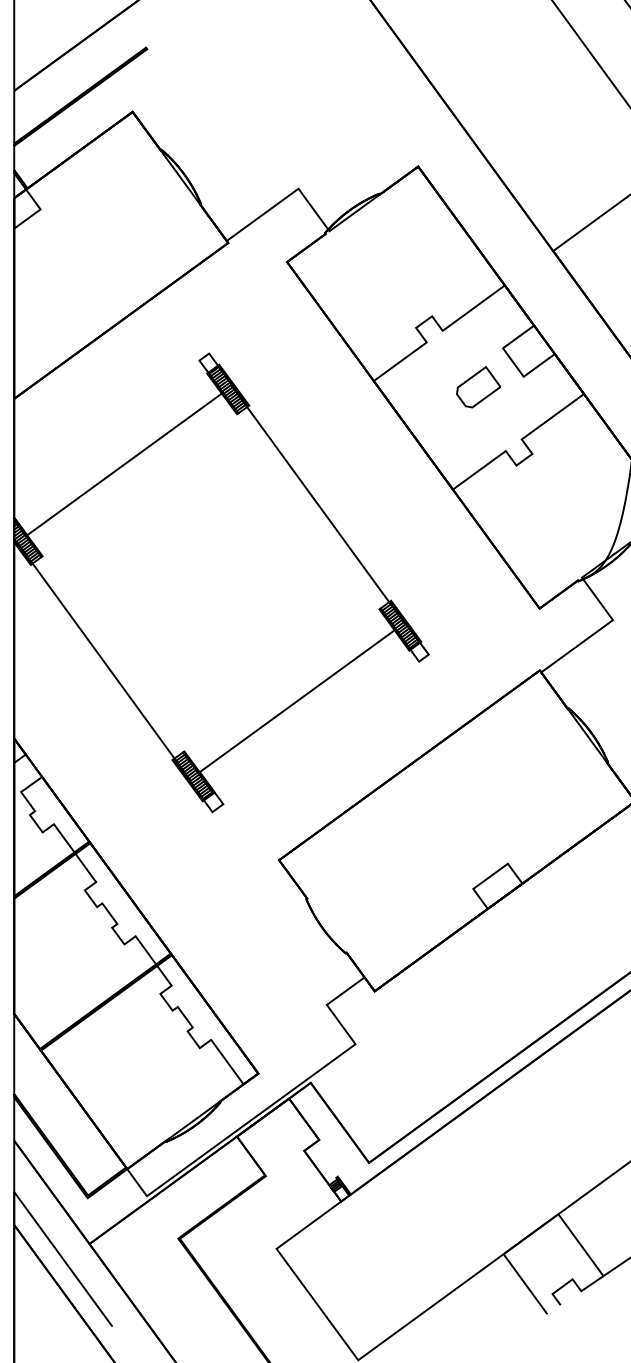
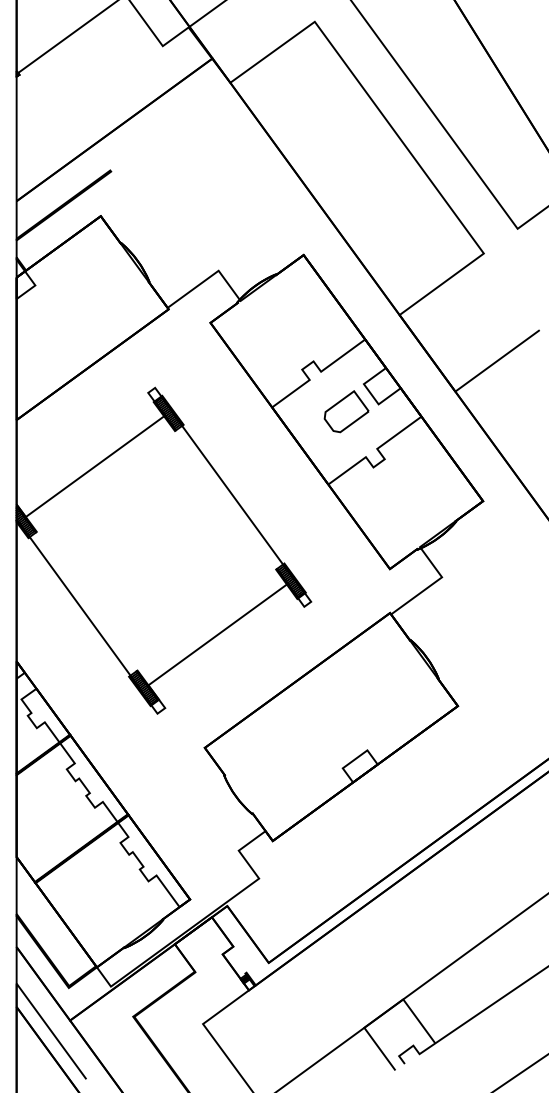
part: (478, 386) -> (346, 411), size x1.43

